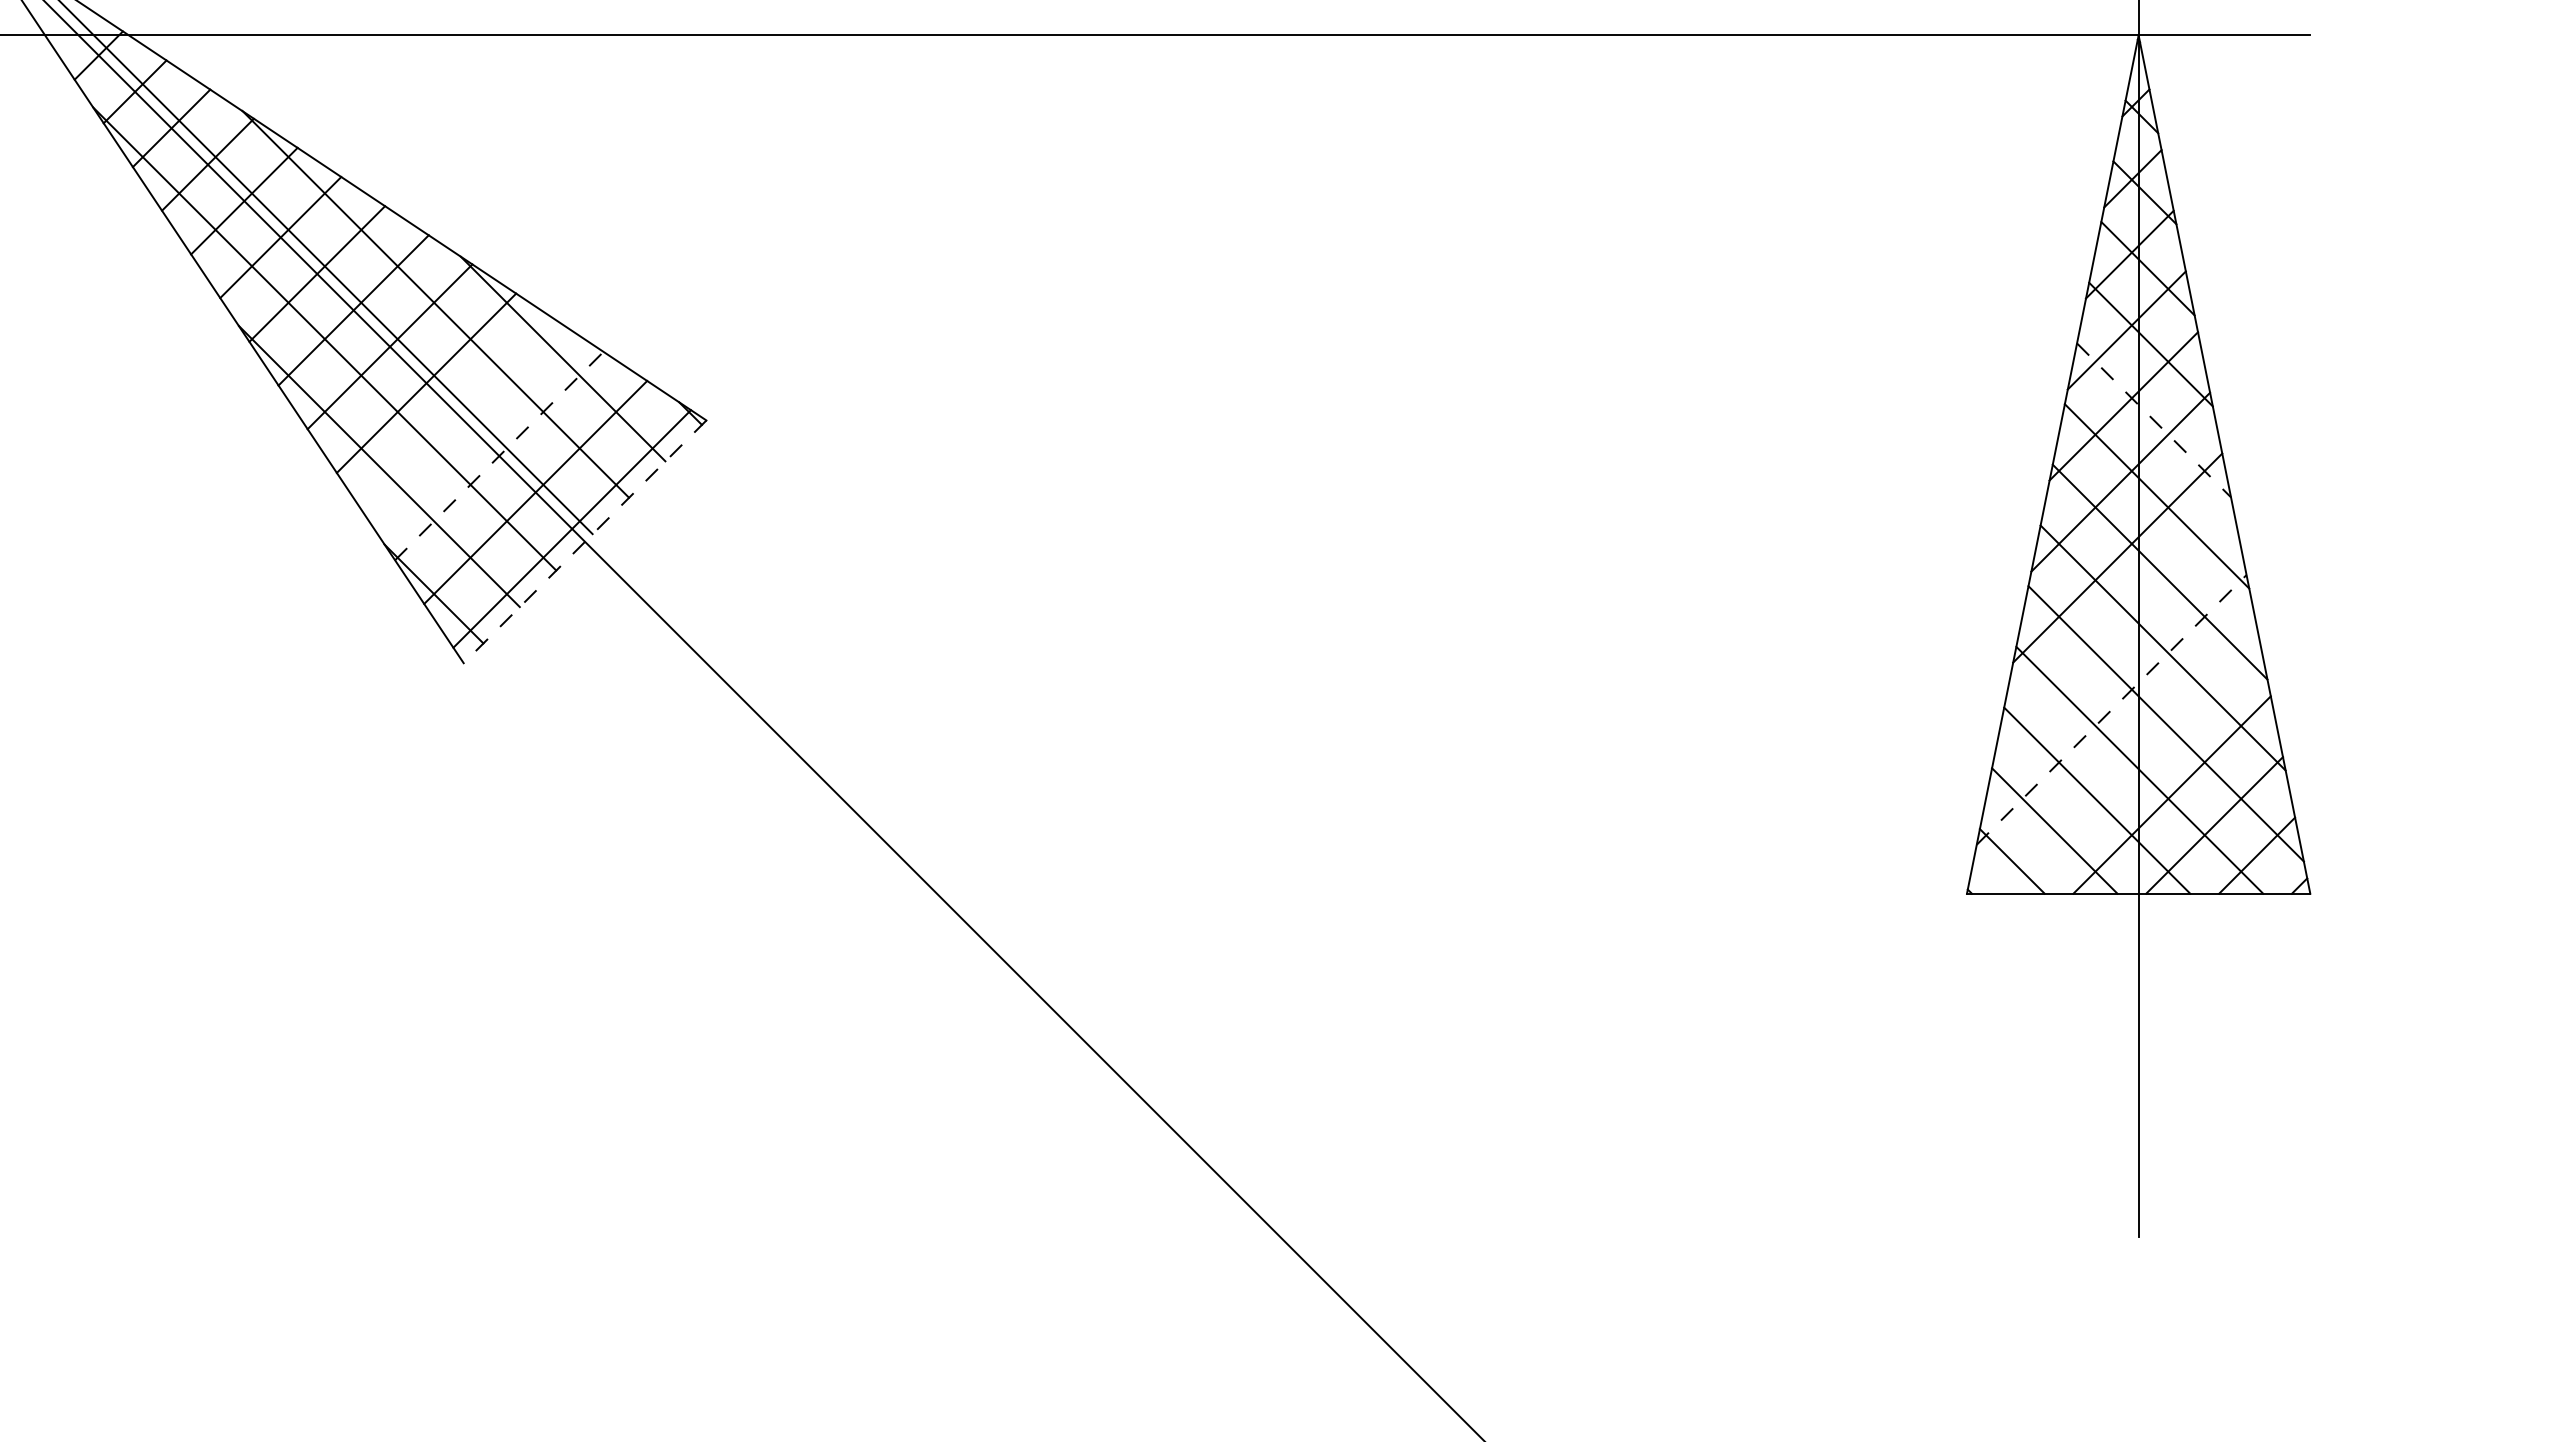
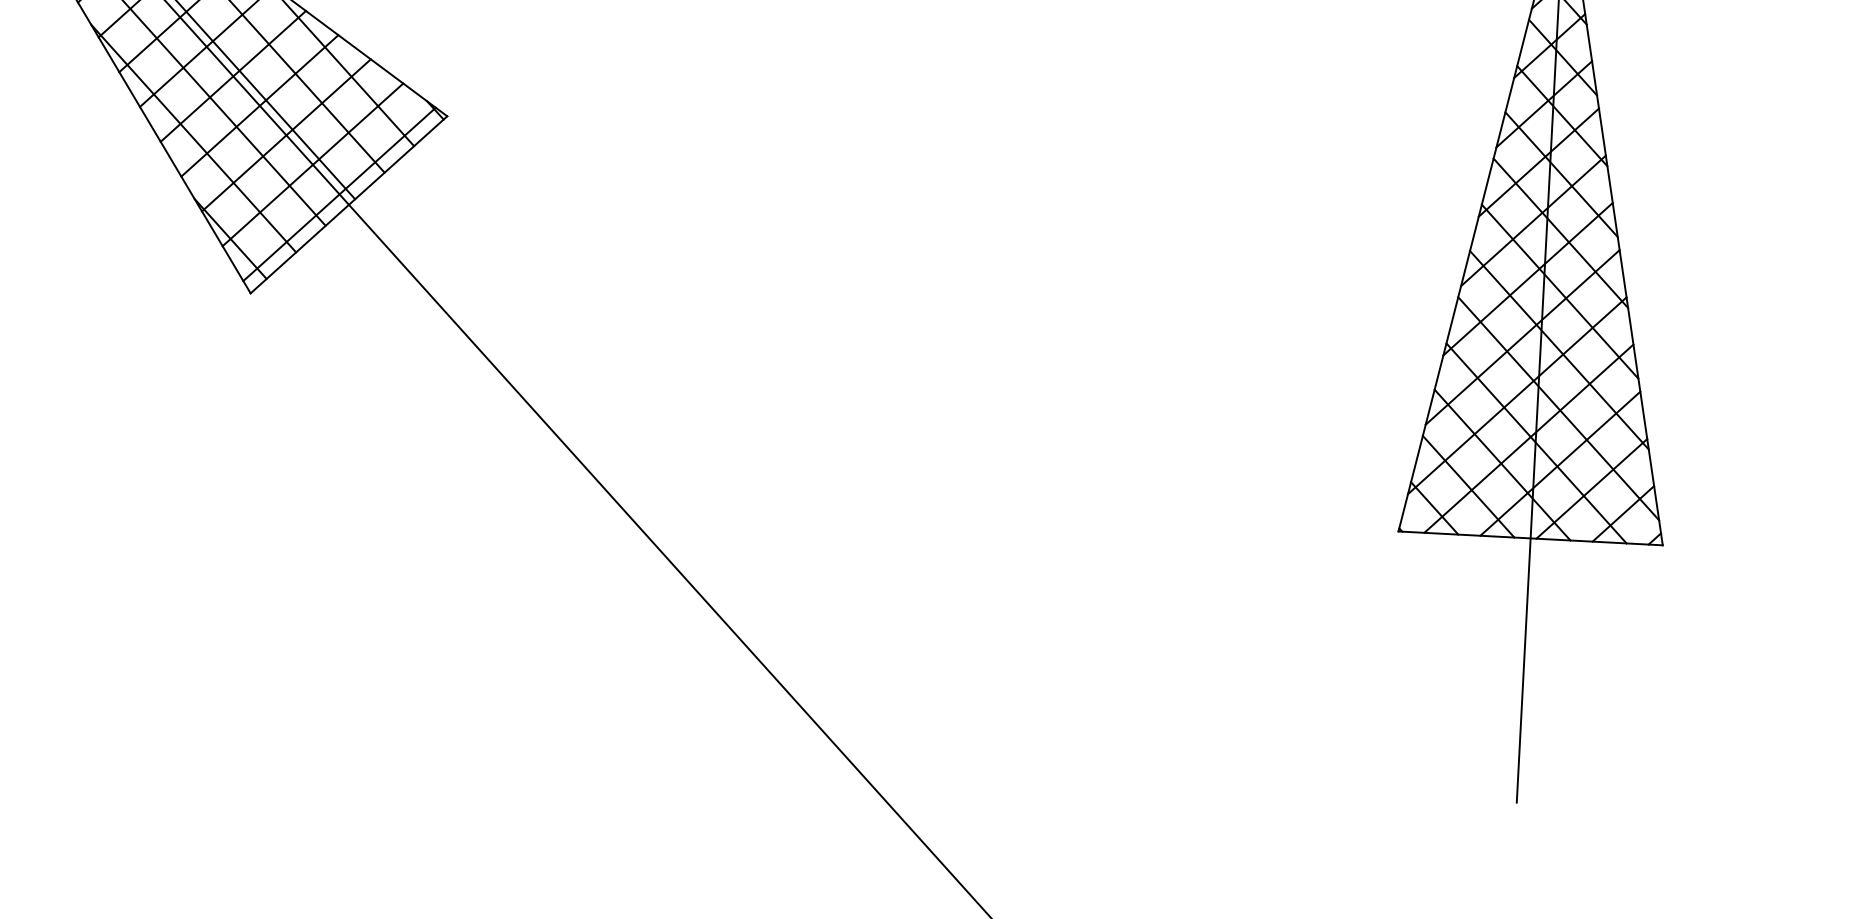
line: (462, 419) -> (259, 105), added
line: (2154, 420) -> (1561, 174), dashed -> solid
line: (499, 455) -> (286, 134), dashed -> solid
line: (585, 541) -> (349, 204), dashed -> solid
line: (2114, 633) -> (1522, 337), added
line: (2111, 709) -> (1517, 395), dashed -> solid
line: (2129, 764) -> (1528, 438), added

